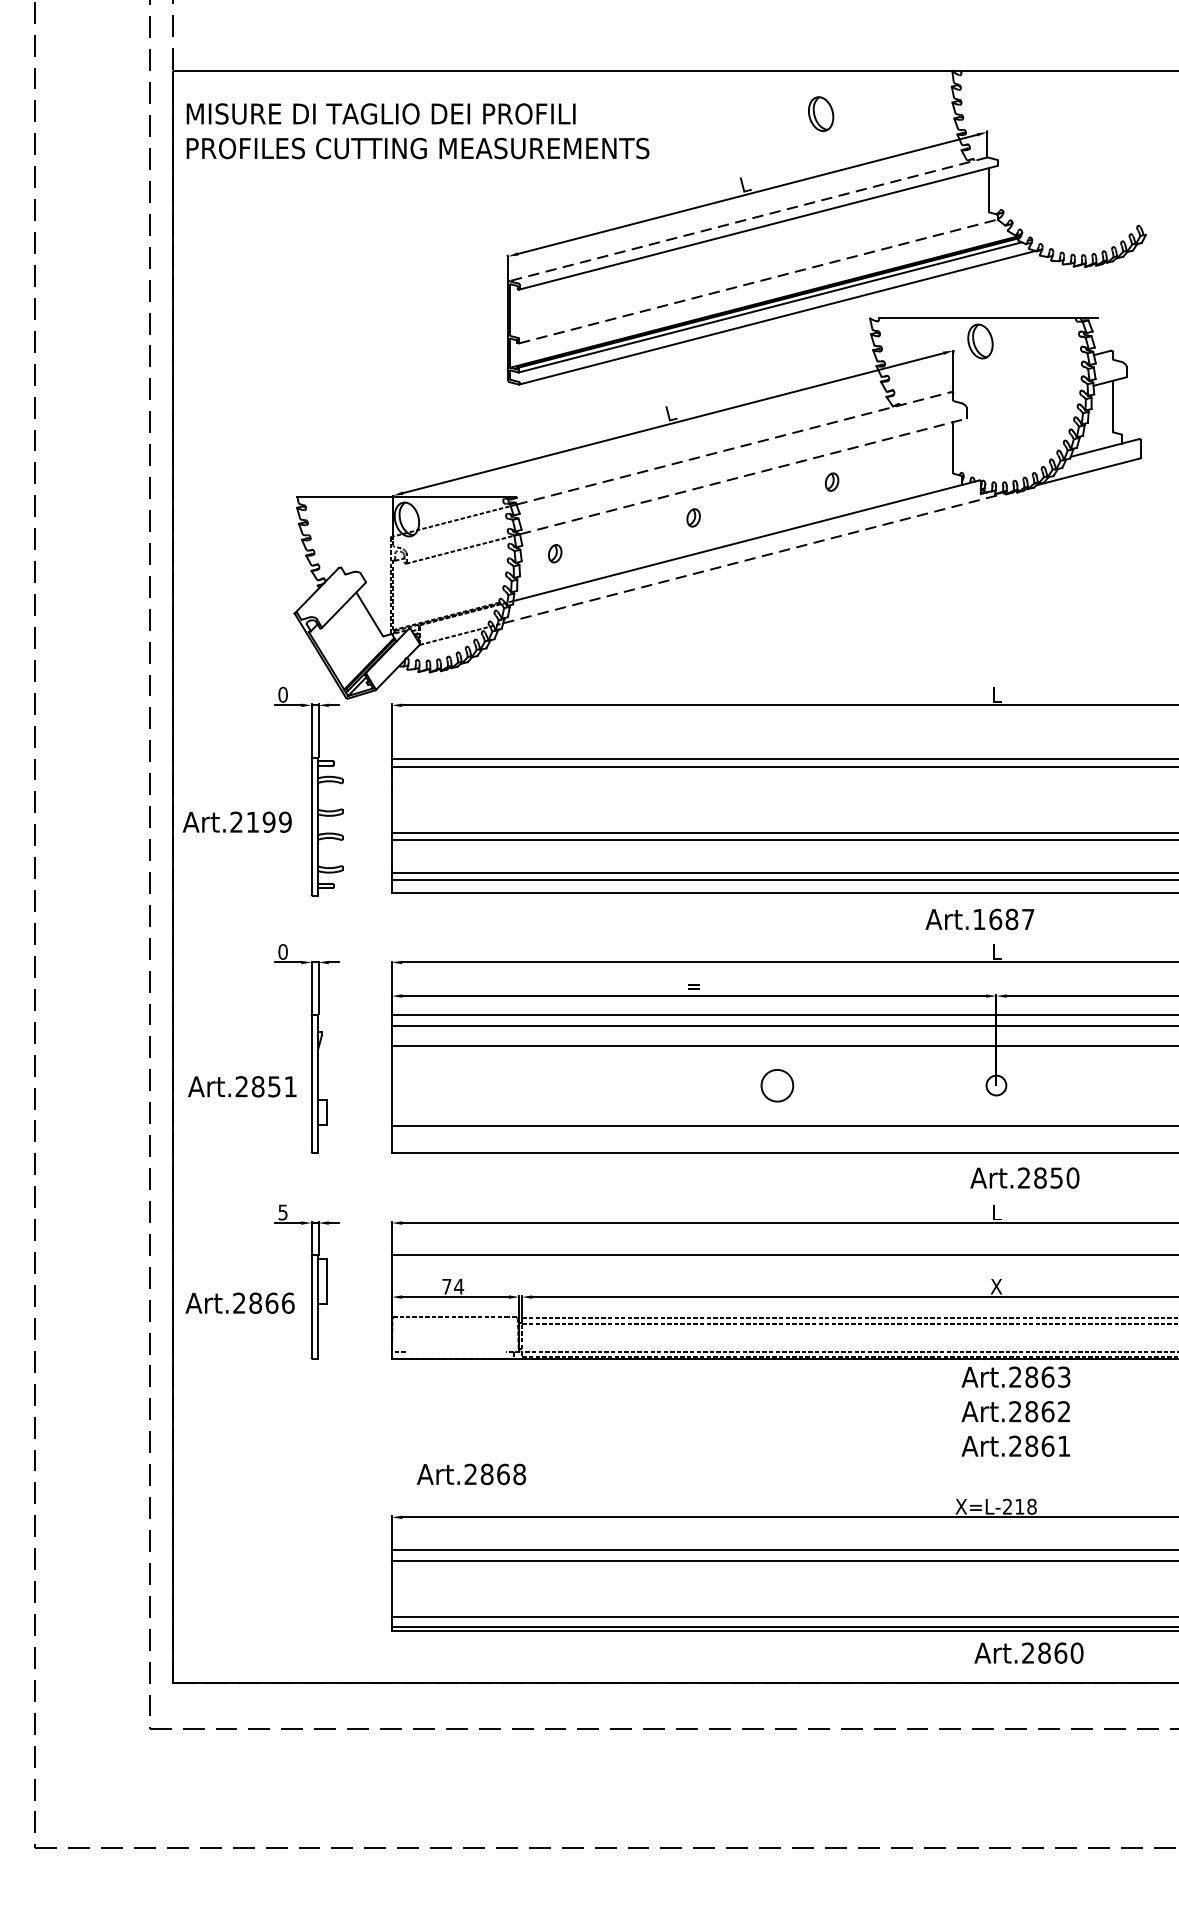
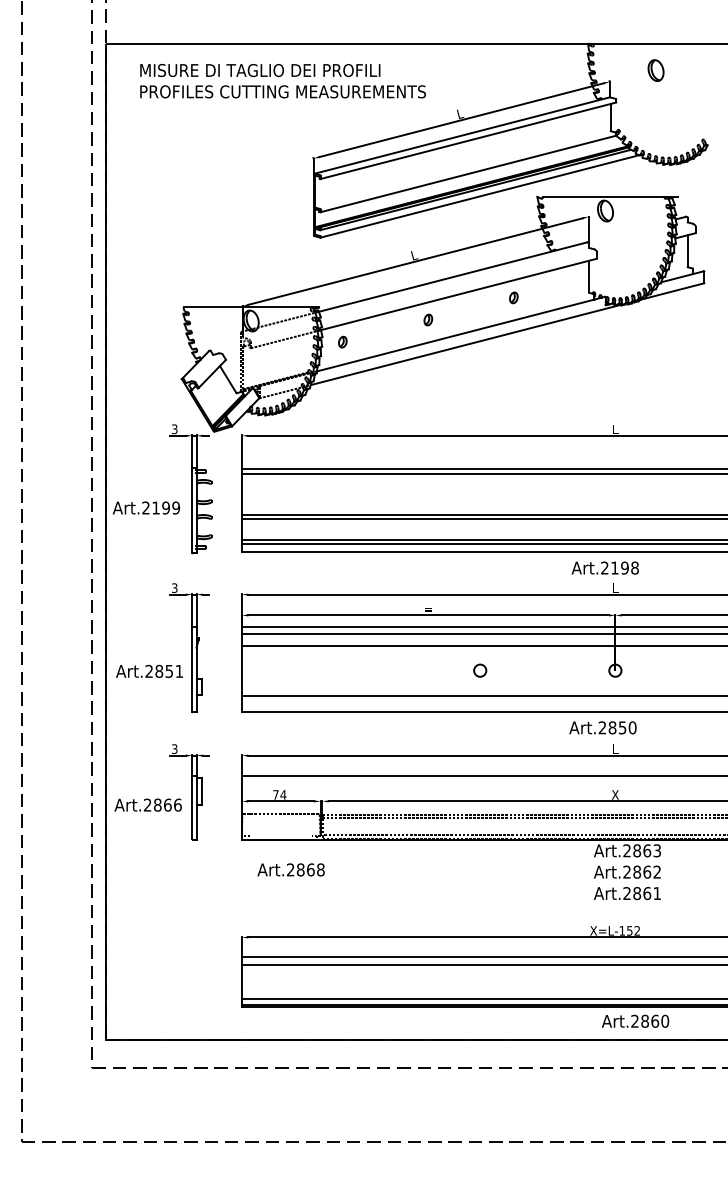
part: (820, 113) -> (655, 70), moved
text: (417, 131) -> (282, 81), moved
line: (748, 219) -> (462, 135), dashed -> solid
line: (758, 280) -> (468, 173), dashed -> solid
line: (734, 449) -> (453, 277), dashed -> solid
line: (744, 476) -> (459, 294), dashed -> solid
line: (755, 557) -> (466, 344), dashed -> solid
text: (282, 695) -> (174, 429), 0 -> 3
text: (1003, 918) -> (619, 567), Art.1687 -> Art.2198
text: (282, 952) -> (174, 588), 0 -> 3
circle: (778, 1085) -> (480, 670), size x0.62
text: (1024, 1177) -> (602, 727), moved
text: (282, 1211) -> (174, 748), 5 -> 3
text: (470, 1473) -> (290, 869), moved
text: (1019, 1506) -> (629, 930), X=L-218 -> X=L-152

